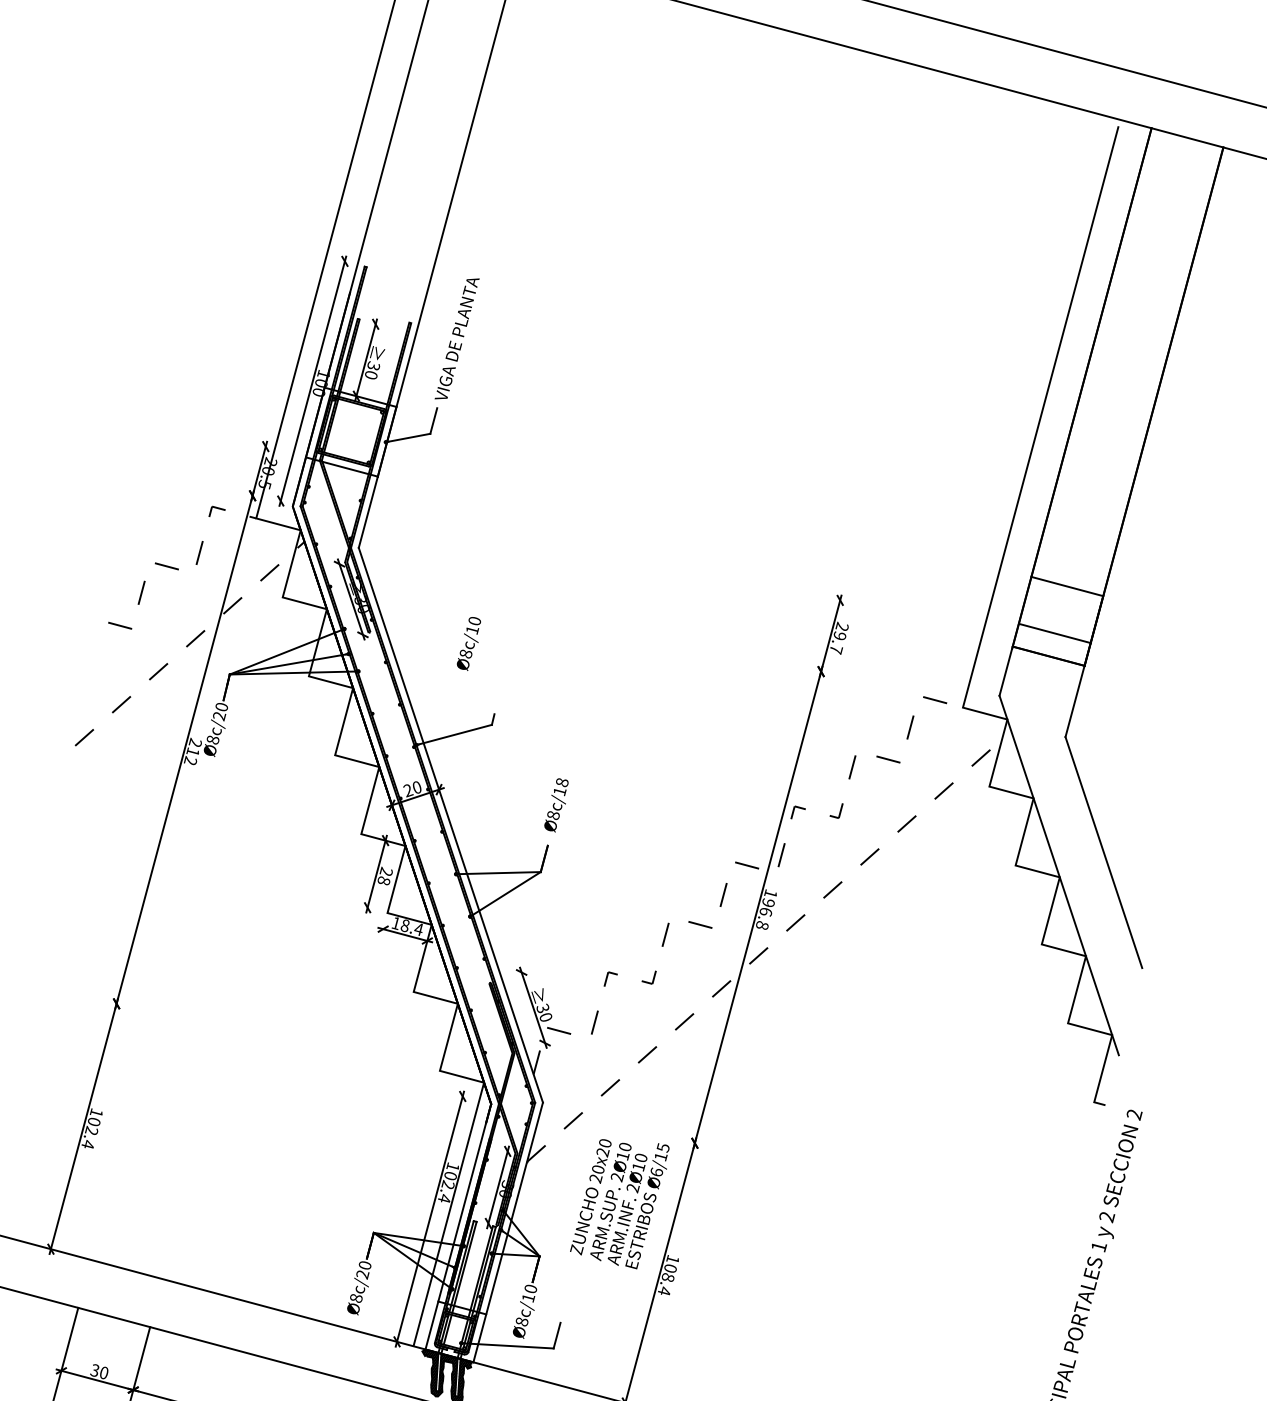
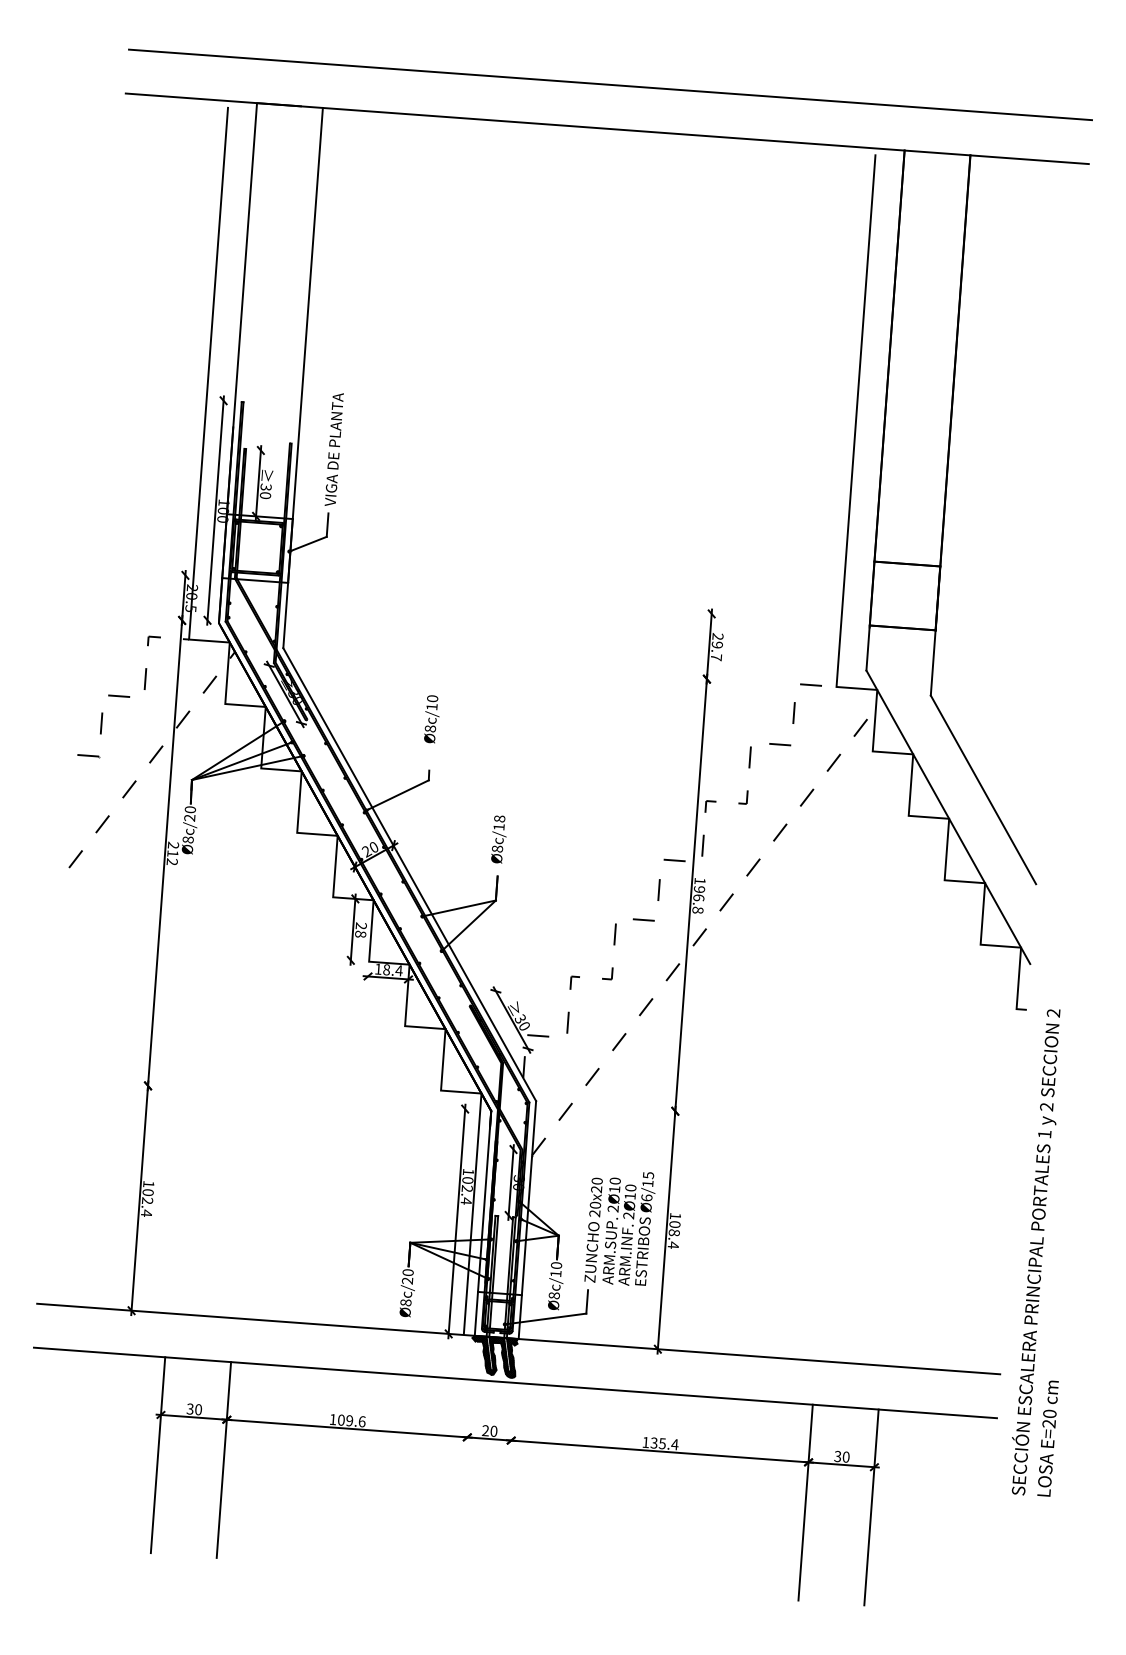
line: (1055, 632) -> (907, 563), moved
text: (469, 643) -> (431, 719), moved
text: (619, 1200) -> (619, 1228), moved

